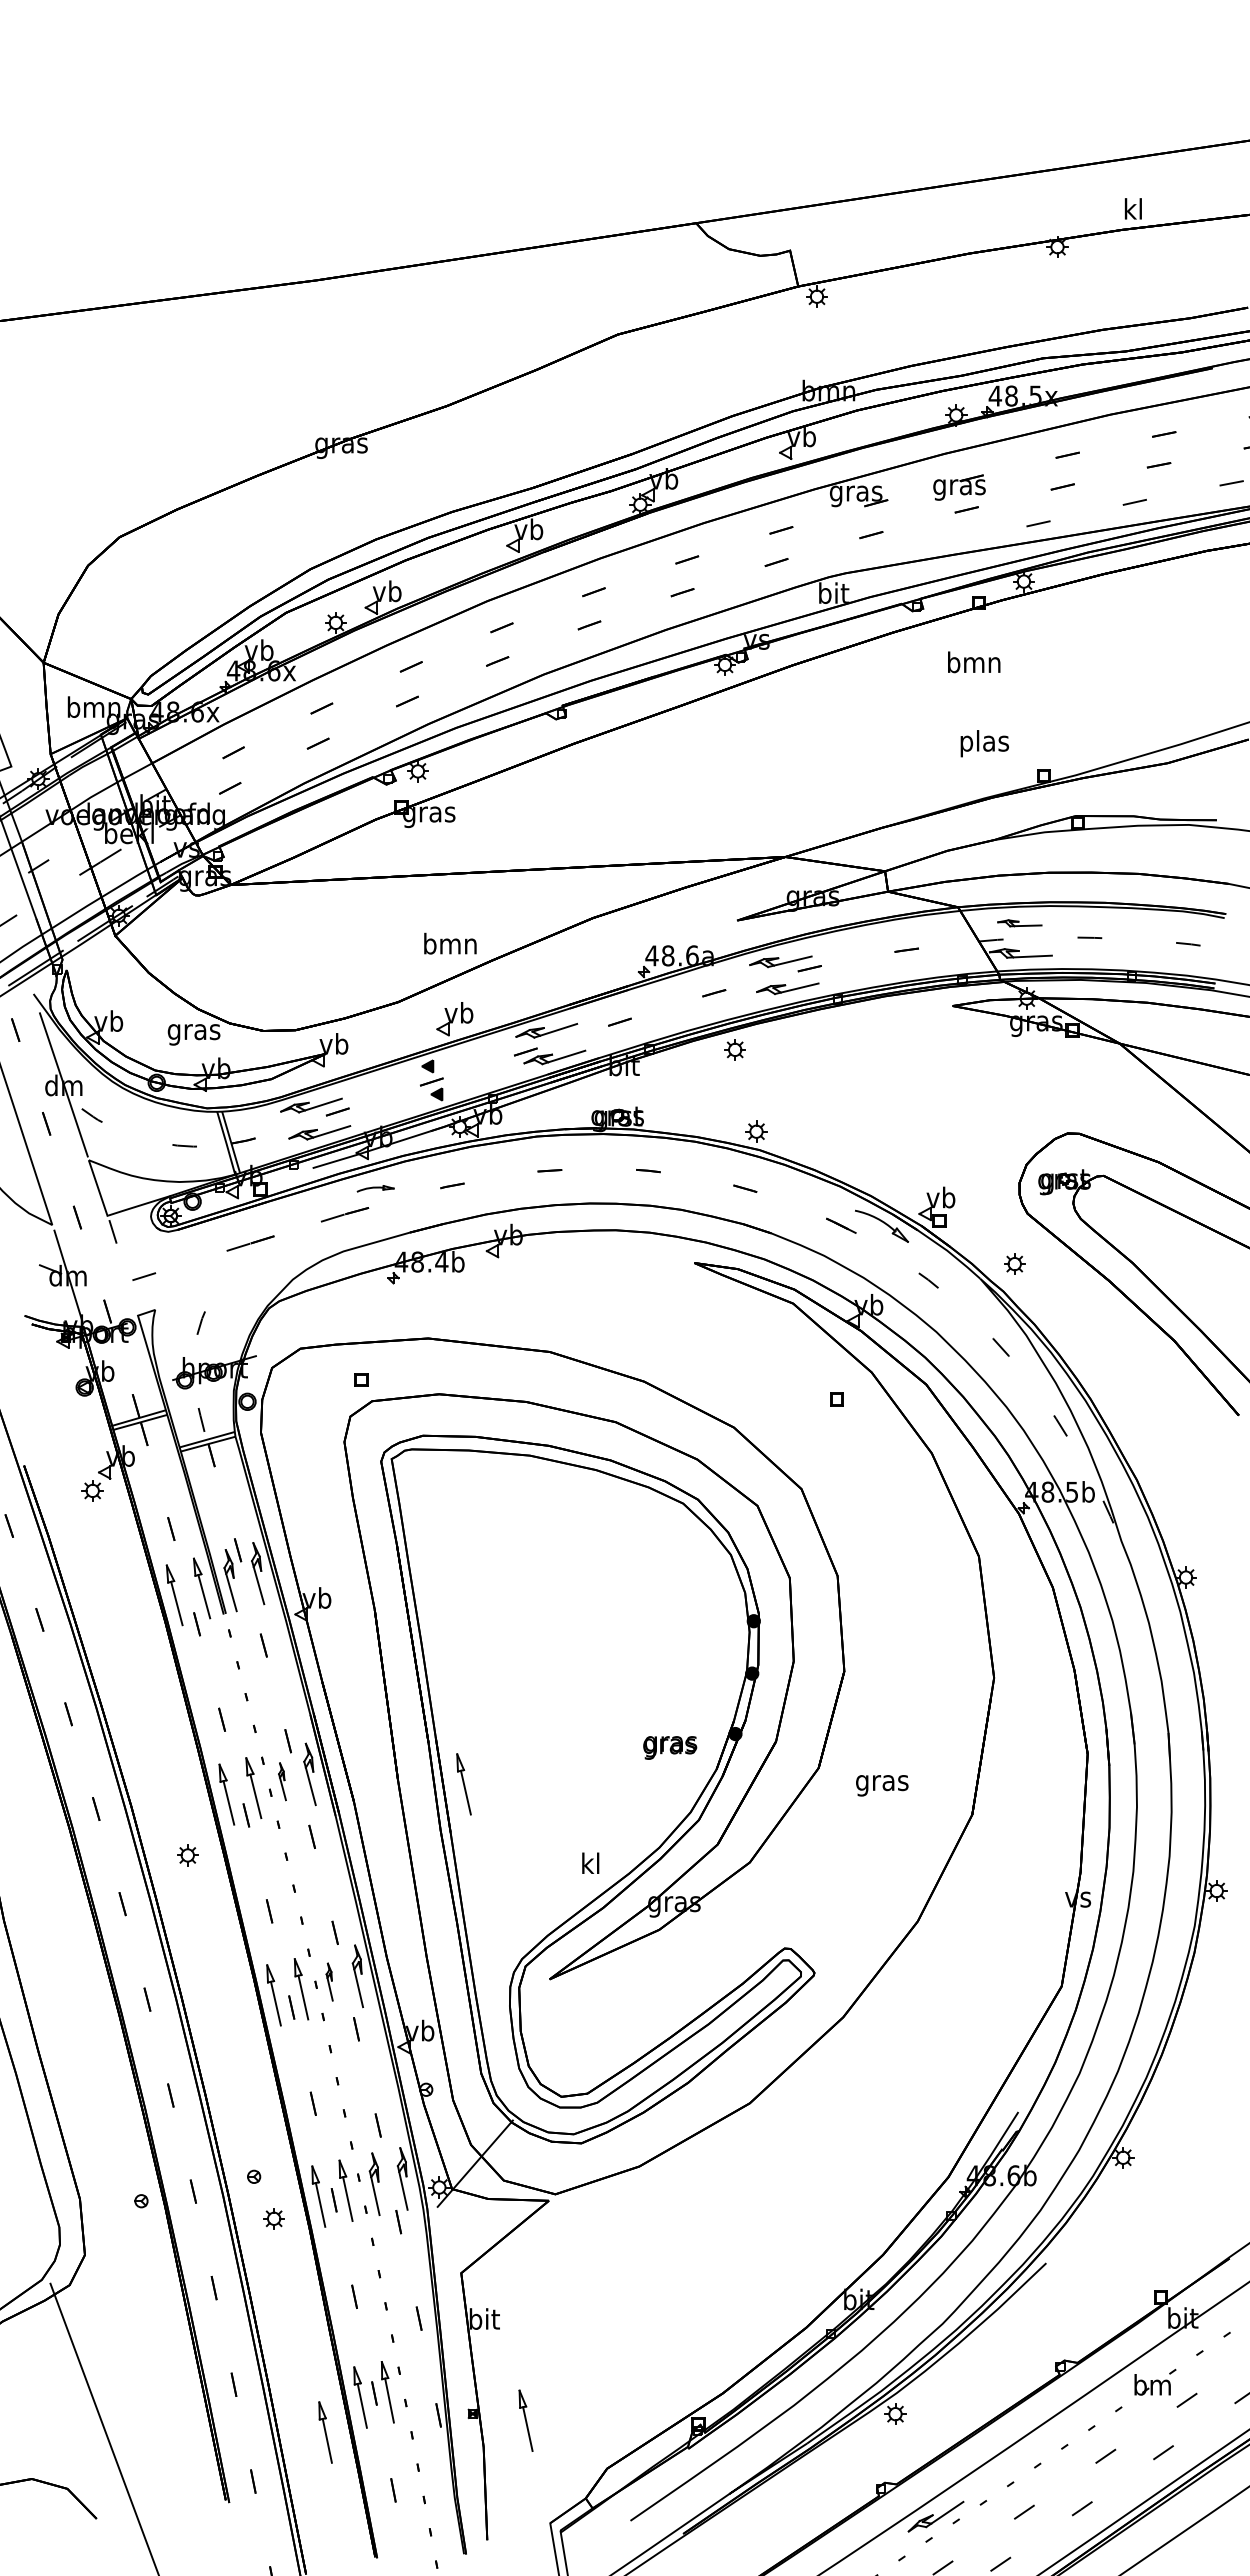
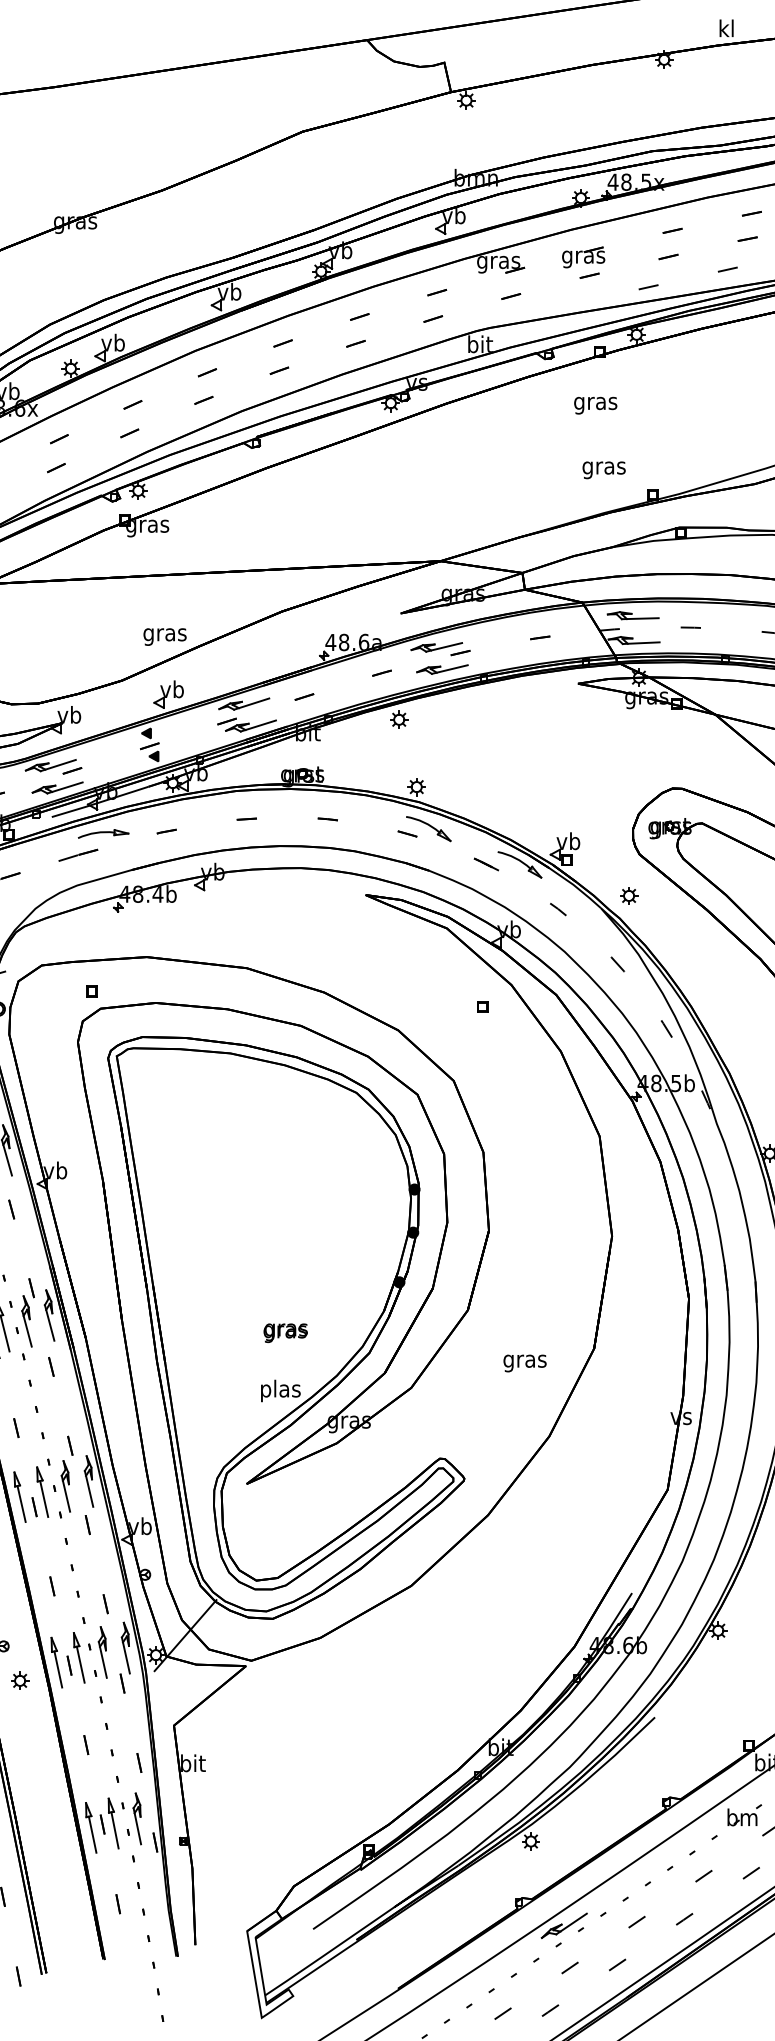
text: (974, 664) -> (595, 402), bmn -> gras
text: (984, 743) -> (604, 467), plas -> gras
part: (1019, 923) -> (632, 615), size x1.43
text: (450, 946) -> (165, 634), bmn -> gras
part: (770, 1182) -> (428, 828), added
part: (375, 1188) -> (103, 833), size x1.67
text: (670, 1747) -> (286, 1332), moved
part: (282, 1781) -> (27, 1321), size x1.67
part: (463, 1784) -> (175, 1323), removed
text: (882, 1785) -> (525, 1363), moved
text: (591, 1865) -> (281, 1390), kl -> plas
part: (329, 1981) -> (65, 1485), size x1.67
part: (416, 2386) -> (137, 1818), added
part: (525, 2420) -> (226, 1846), removed
part: (325, 2432) -> (62, 1856), removed

